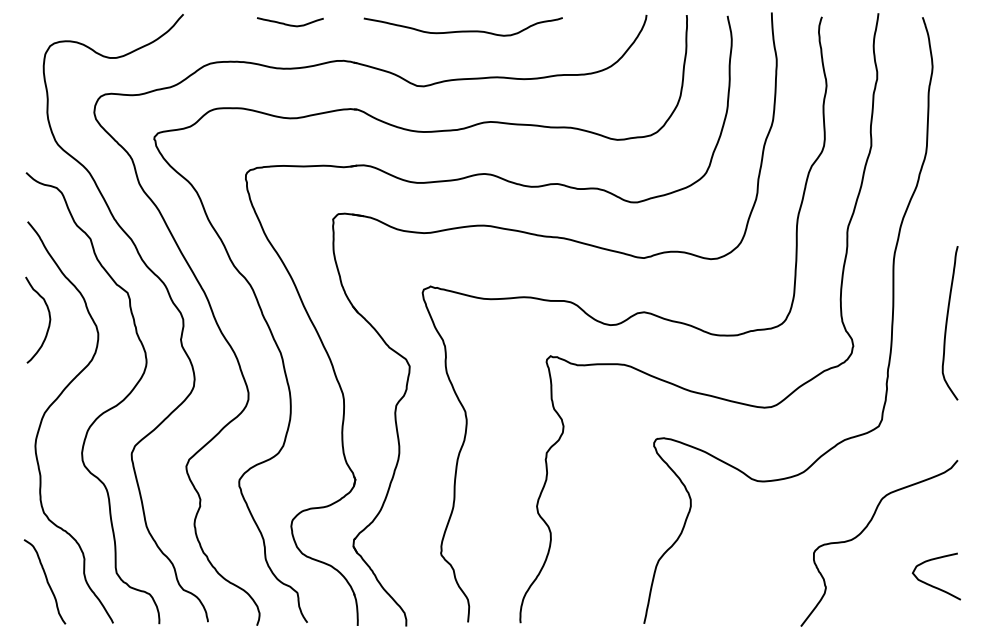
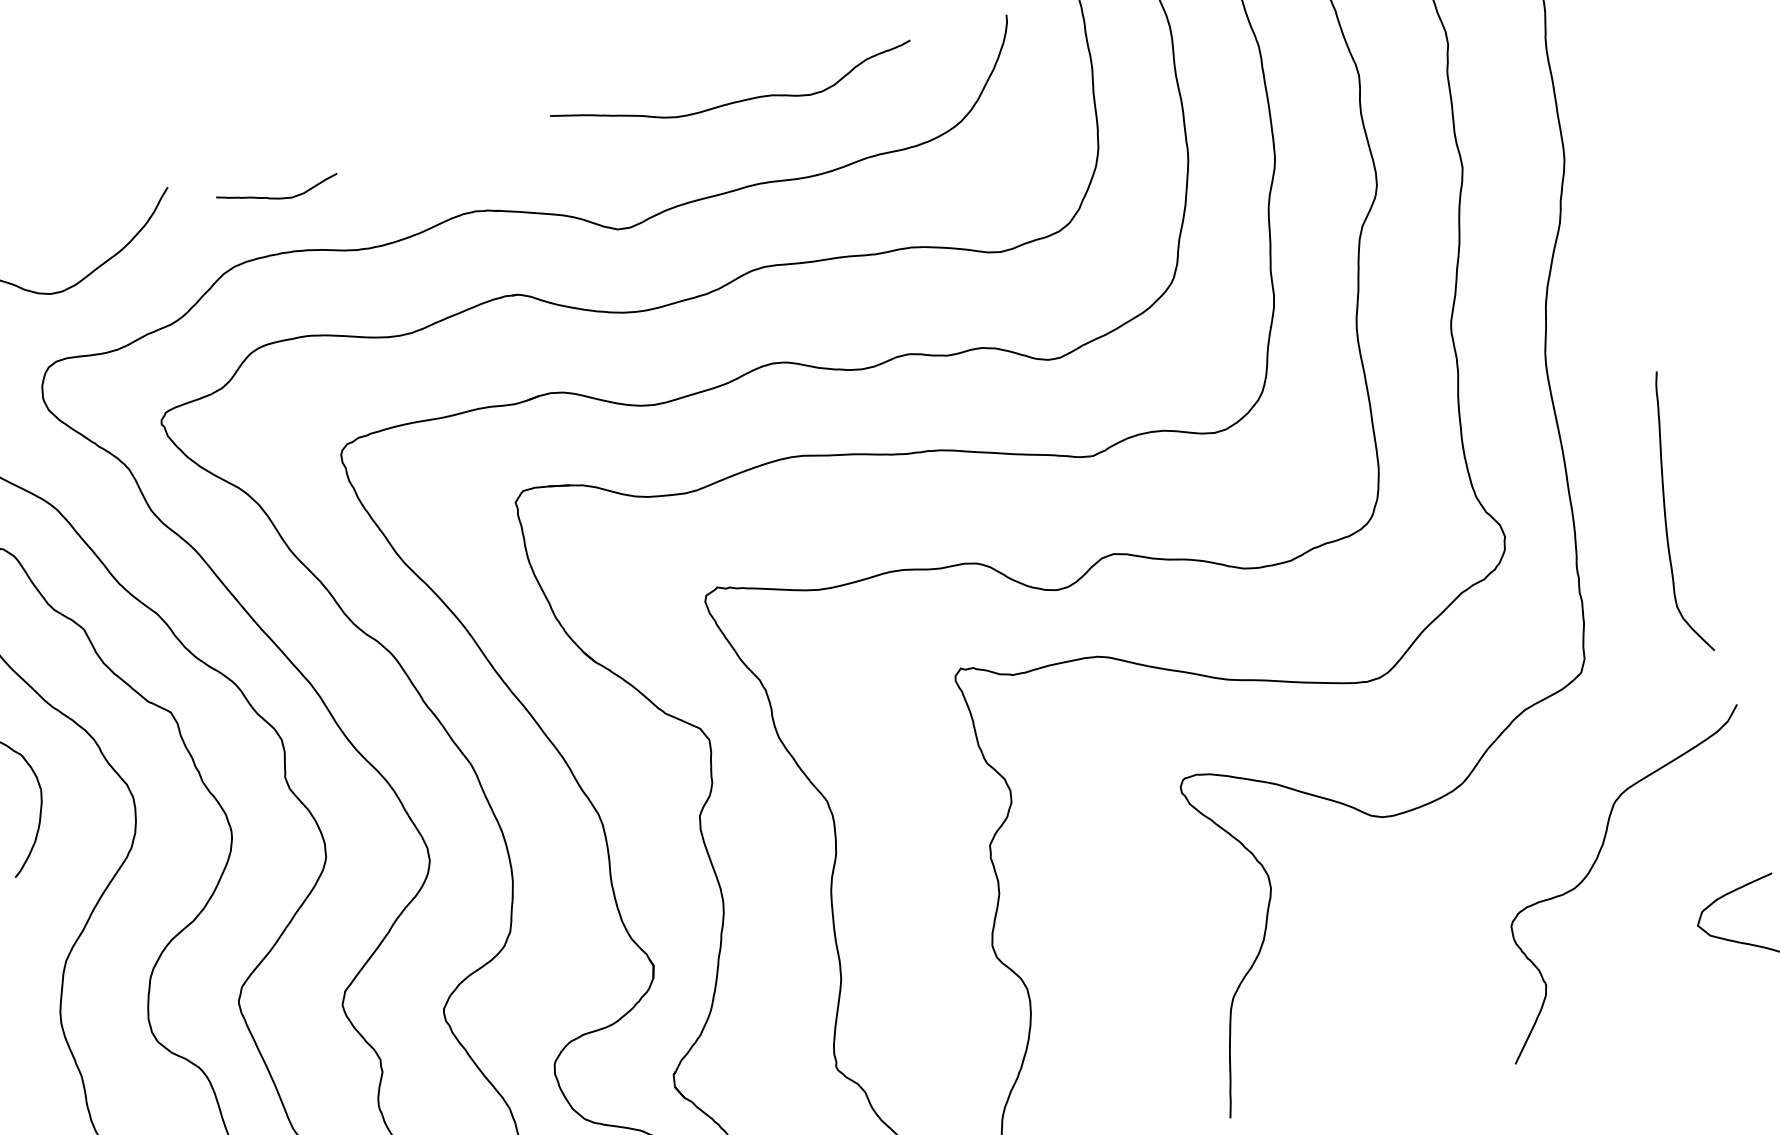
curve: (290, 24) -> (279, 196), moved
curve: (462, 30) -> (733, 100), moved
curve: (947, 323) -> (1667, 515), moved

